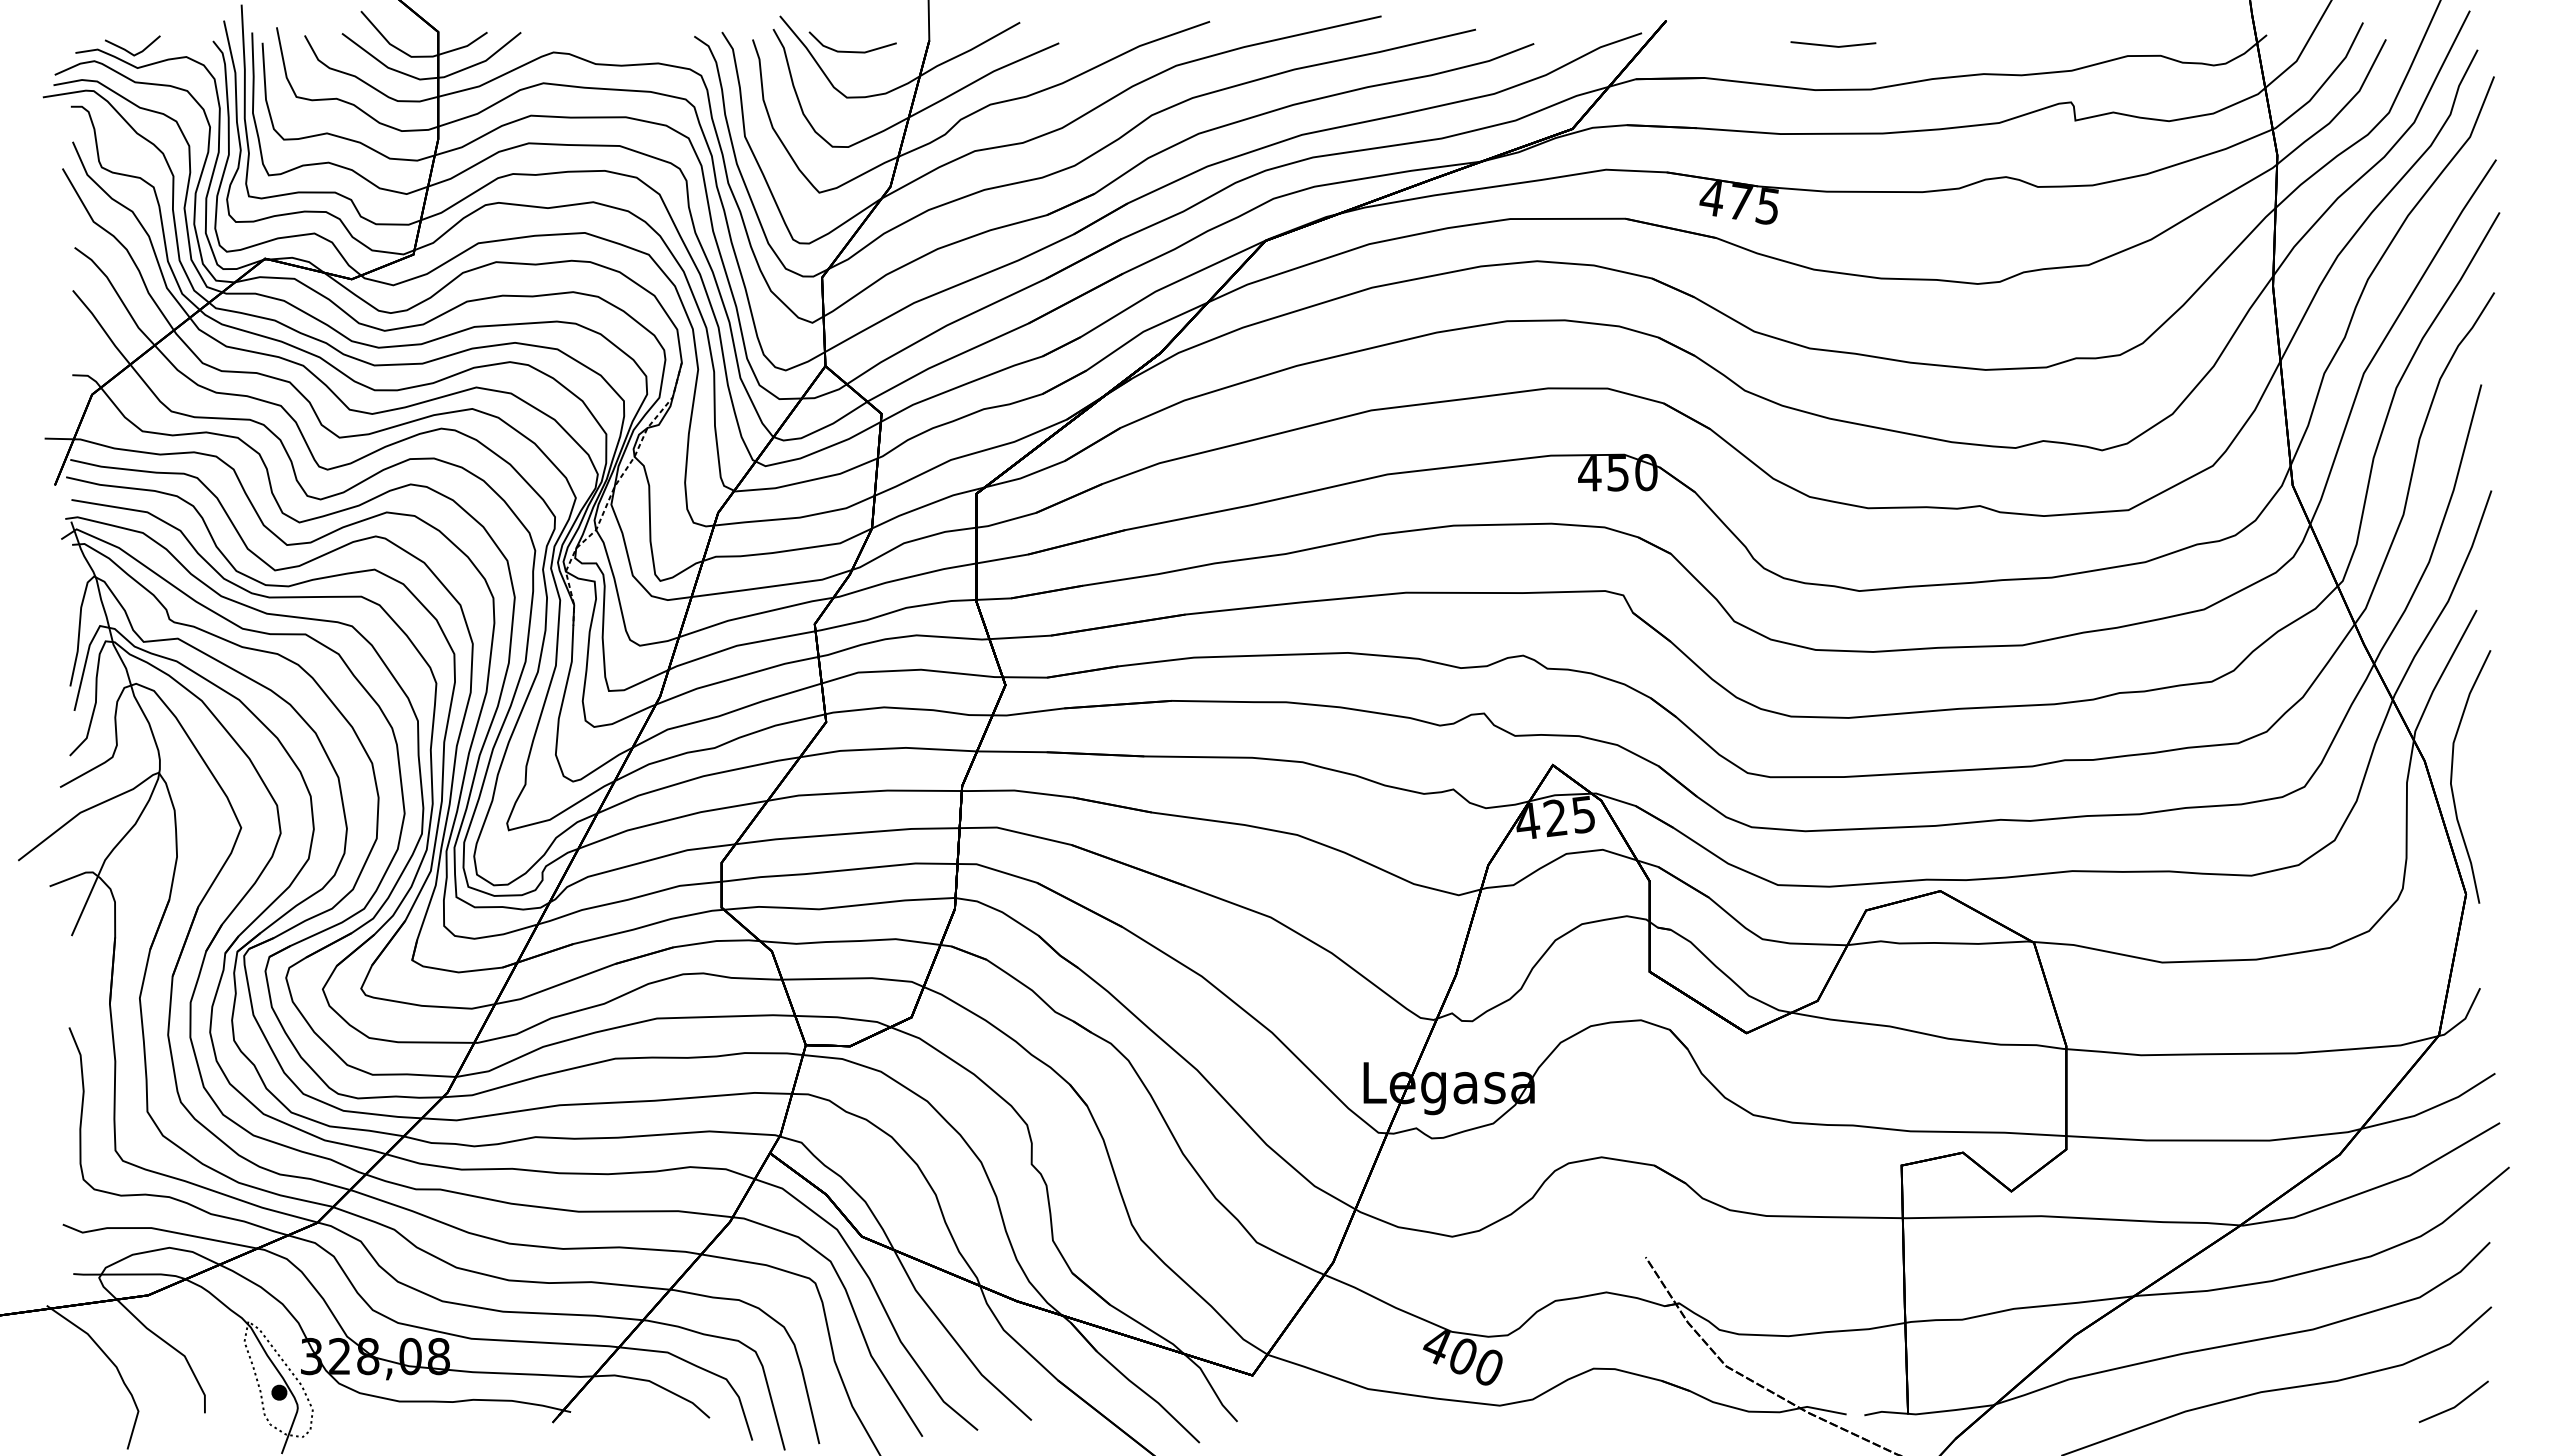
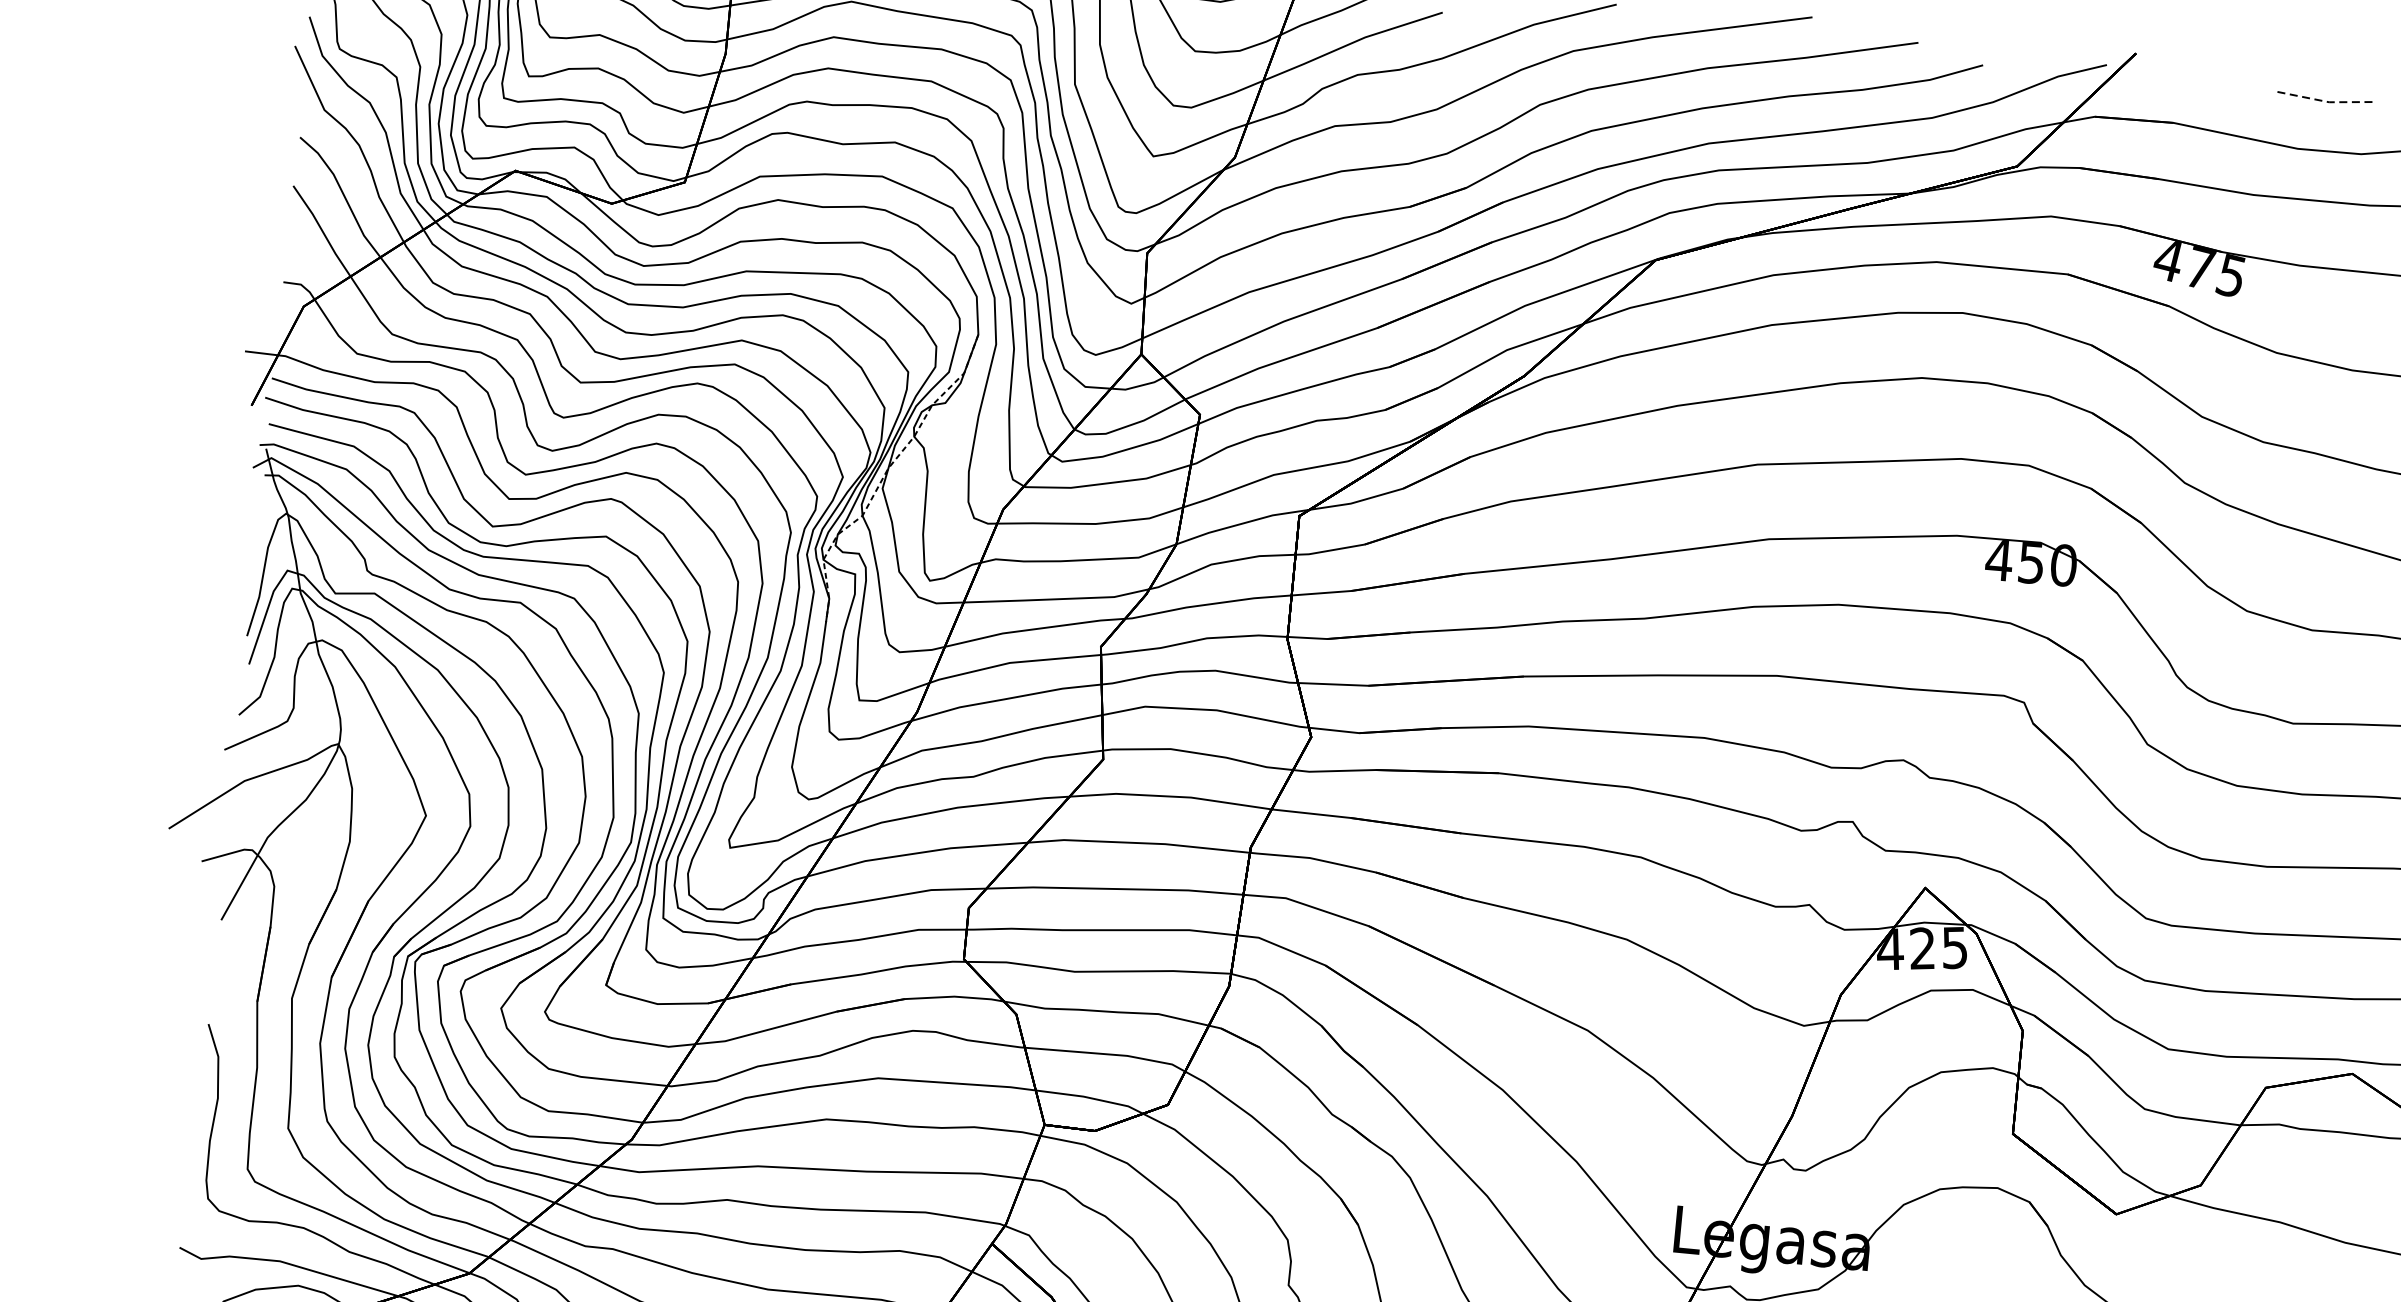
line: (1833, 46) -> (2323, 101), solid -> dashed

